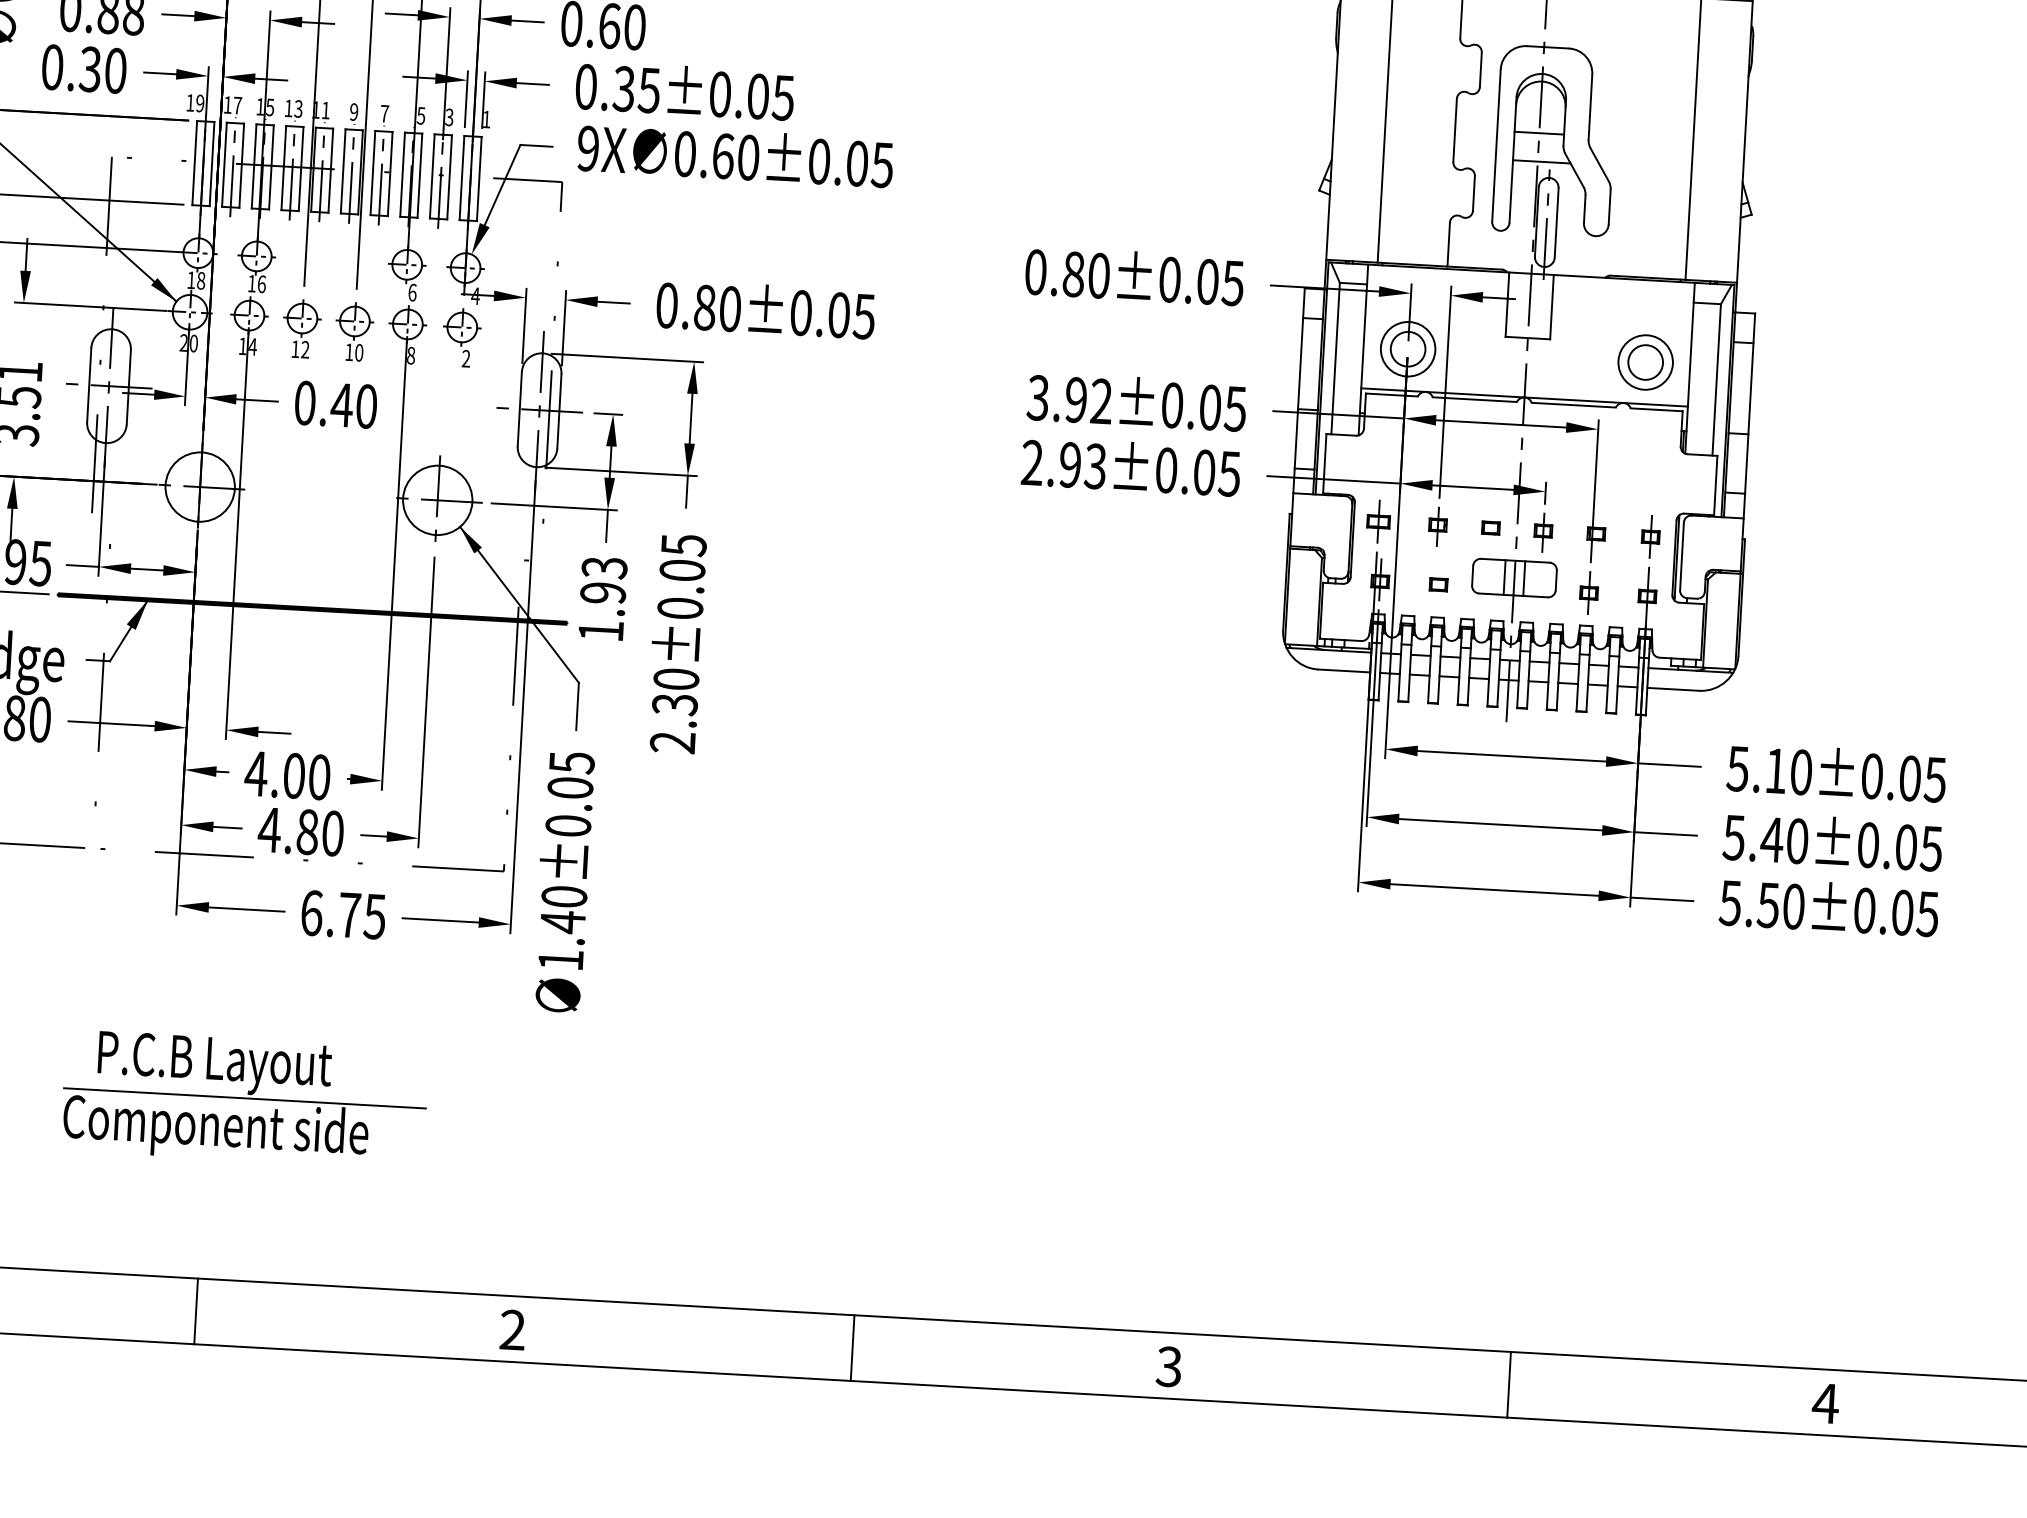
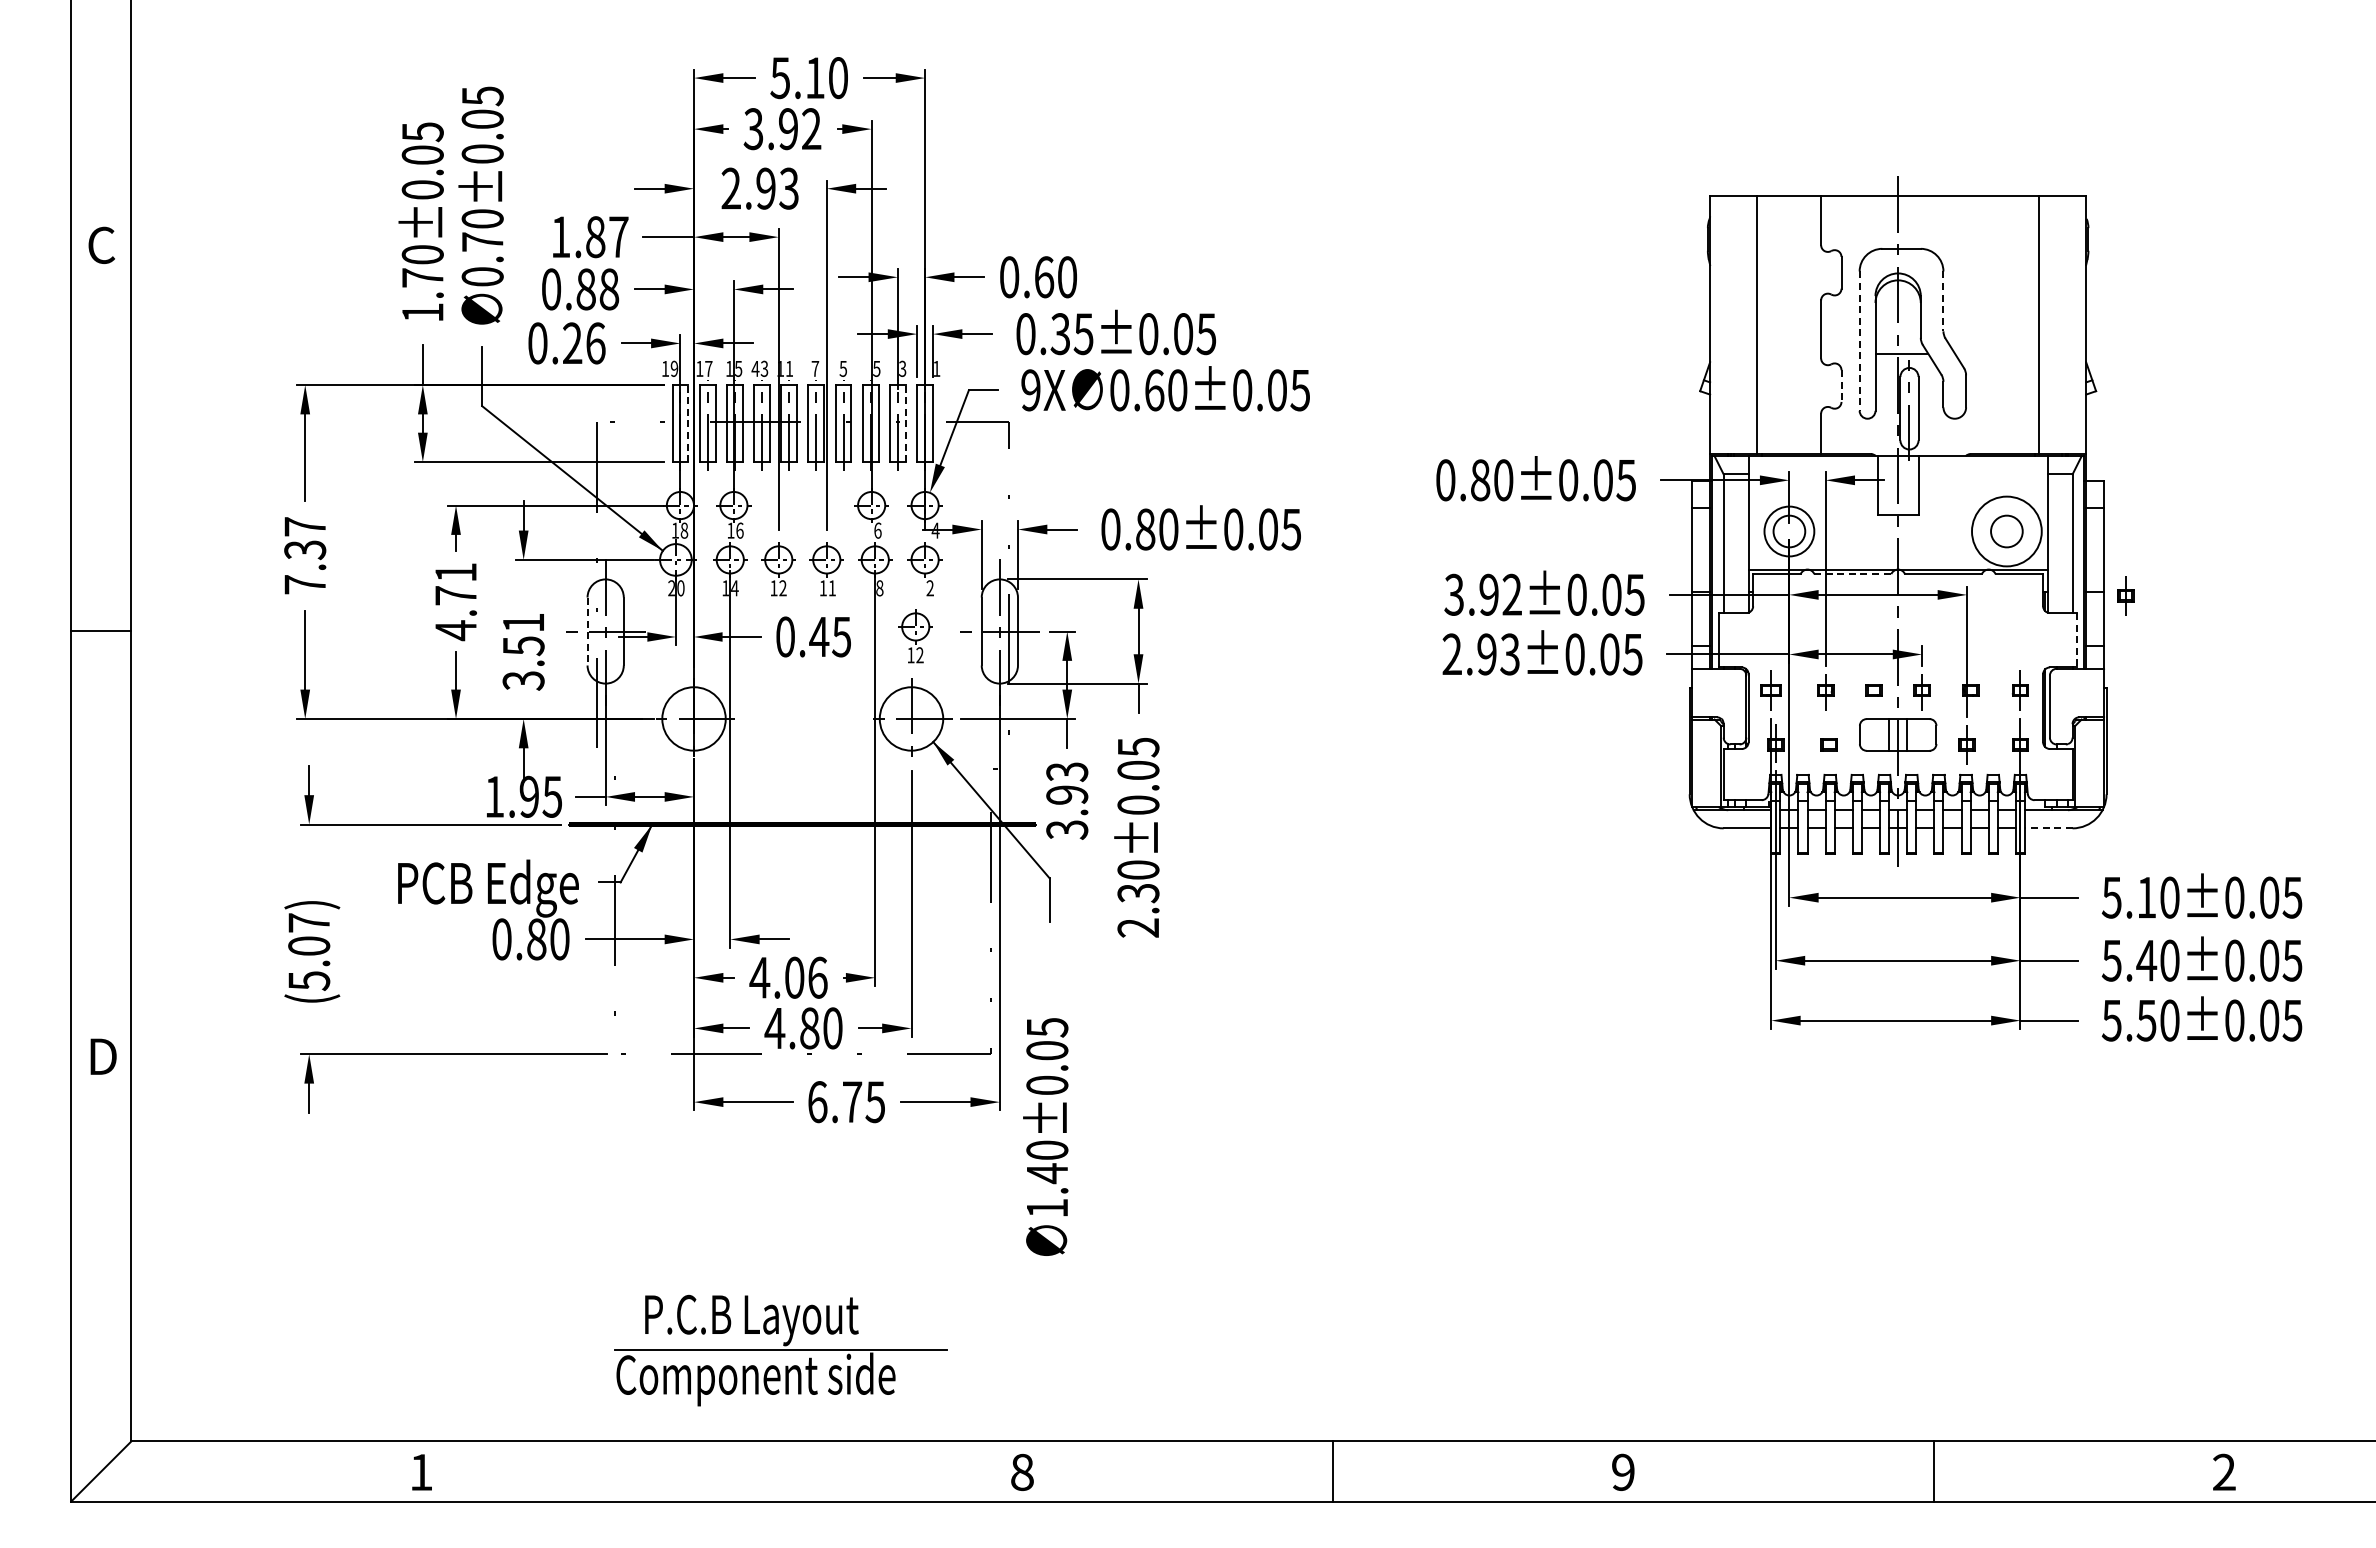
text: (102, 70) -> (583, 343), 0.30 -> 0.26
line: (1590, 107) -> (1943, 301), solid -> dashed
text: (288, 108) -> (755, 368), 13 -> 43
text: (354, 111) -> (815, 368), 9 -> 7
text: (384, 113) -> (843, 368), 7 -> 5
line: (1538, 133) -> (1897, 327), removed
line: (1496, 145) -> (1859, 341), solid -> dashed
line: (212, 164) -> (688, 423), solid -> dashed
line: (449, 177) -> (905, 423), solid -> dashed
line: (1473, 194) -> (1841, 386), solid -> dashed
text: (358, 352) -> (831, 588), 10 -> 11
circle: (1645, 362) -> (2006, 531), size x1.4
line: (89, 385) -> (587, 631), solid -> dashed
line: (1474, 400) -> (1852, 574), solid -> dashed
text: (366, 406) -> (841, 636), 0.40 -> 0.45
part: (447, 410) -> (915, 636), added
part: (1771, 439) -> (2125, 595), added
line: (1716, 485) -> (2077, 640), solid -> dashed
text: (601, 630) -> (1067, 829), 1.93 -> 3.93
line: (1672, 689) -> (2048, 828), solid -> dashed
text: (319, 777) -> (817, 977), 4.00 -> 4.06
text: (563, 881) -> (1045, 1136), moved
part: (244, 1099) -> (780, 1350), moved
line: (196, 1311) -> (732, 1471), removed
text: (512, 1330) -> (1022, 1472), 2 -> 8
text: (1168, 1365) -> (1622, 1471), 3 -> 9
text: (1825, 1402) -> (2224, 1471), 4 -> 2

